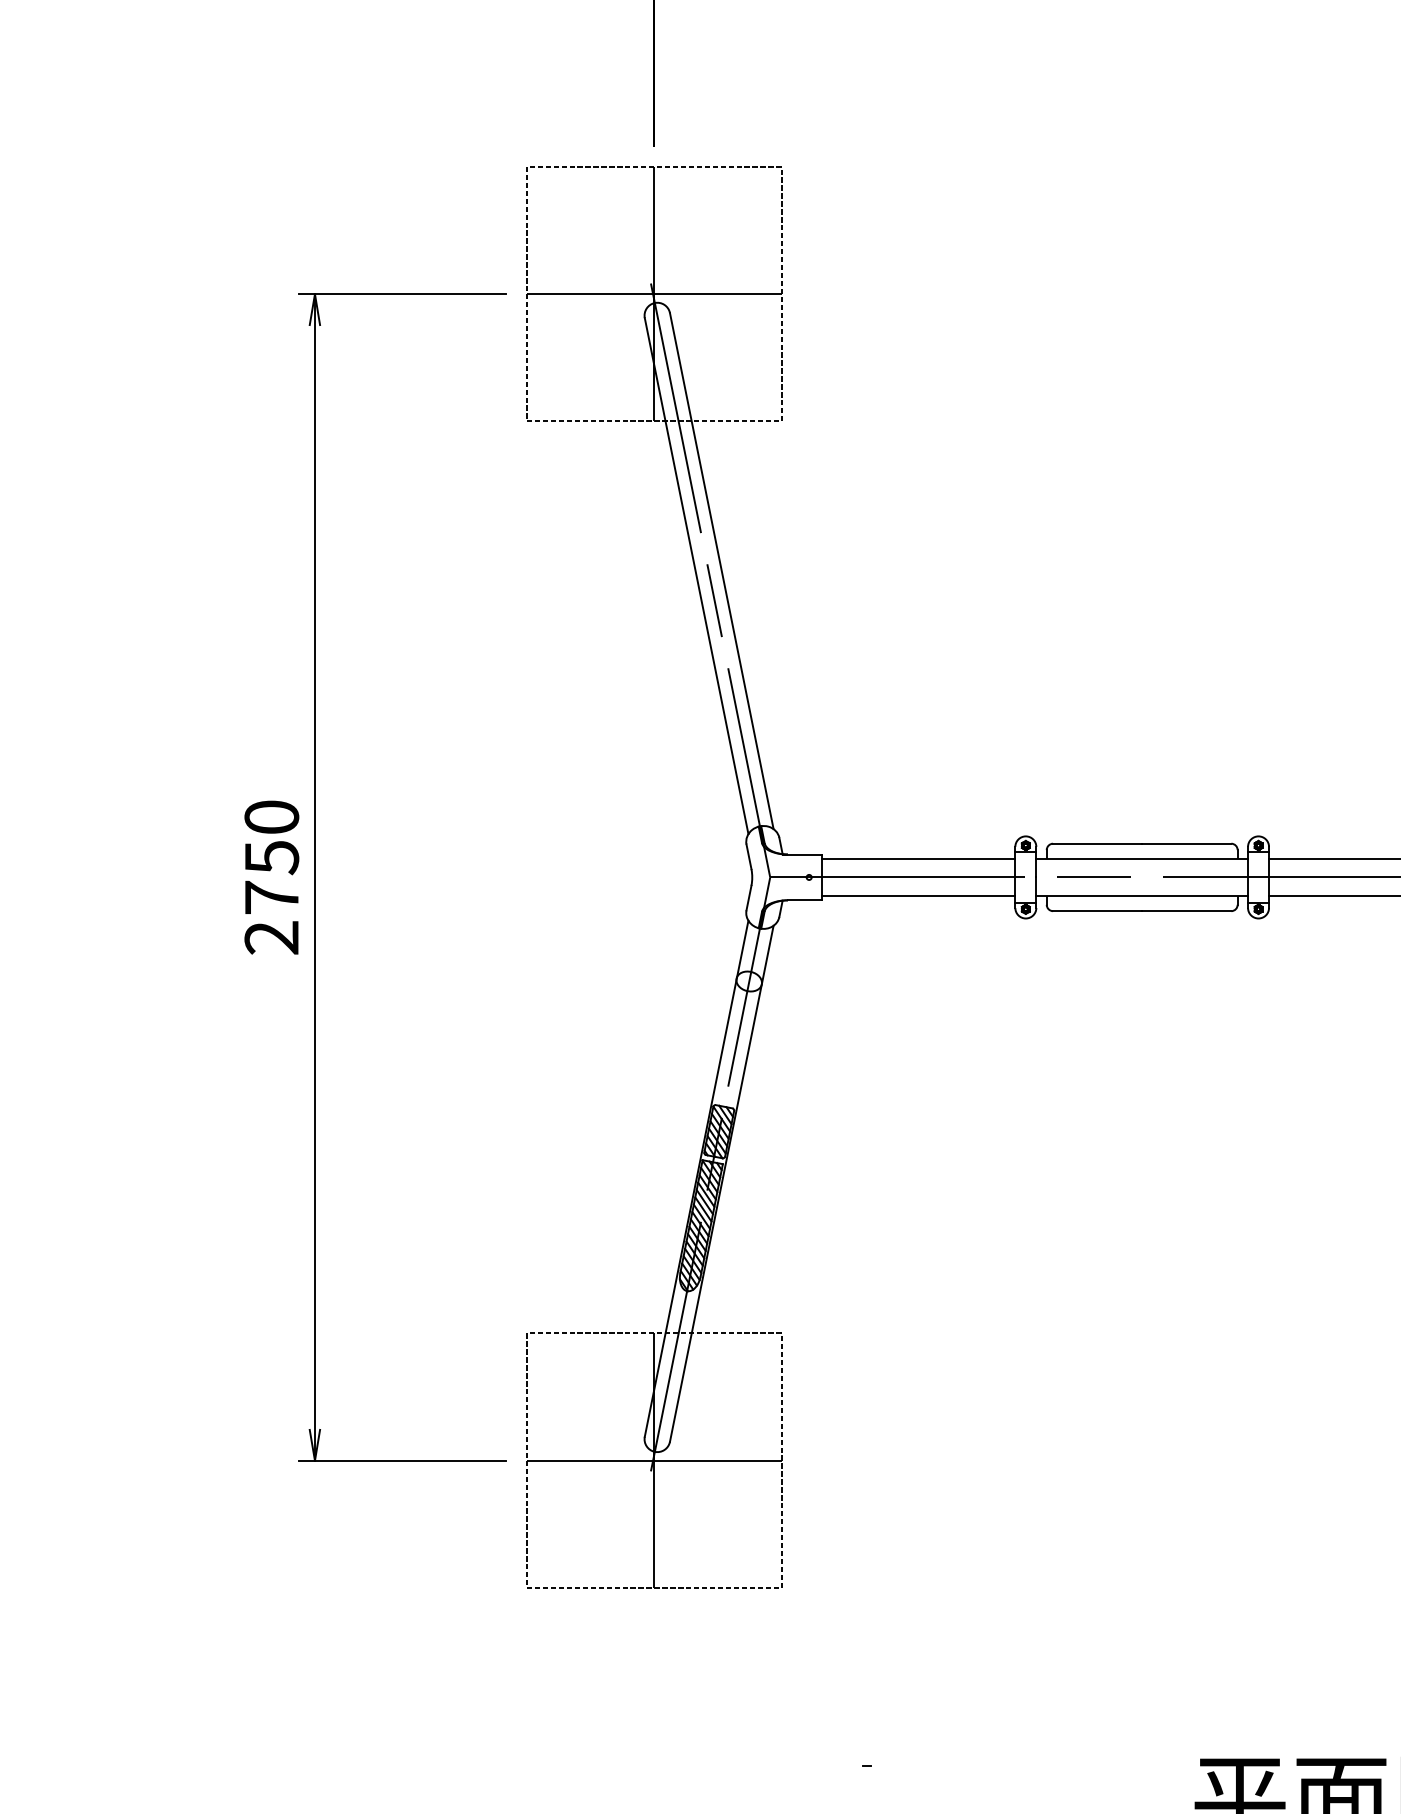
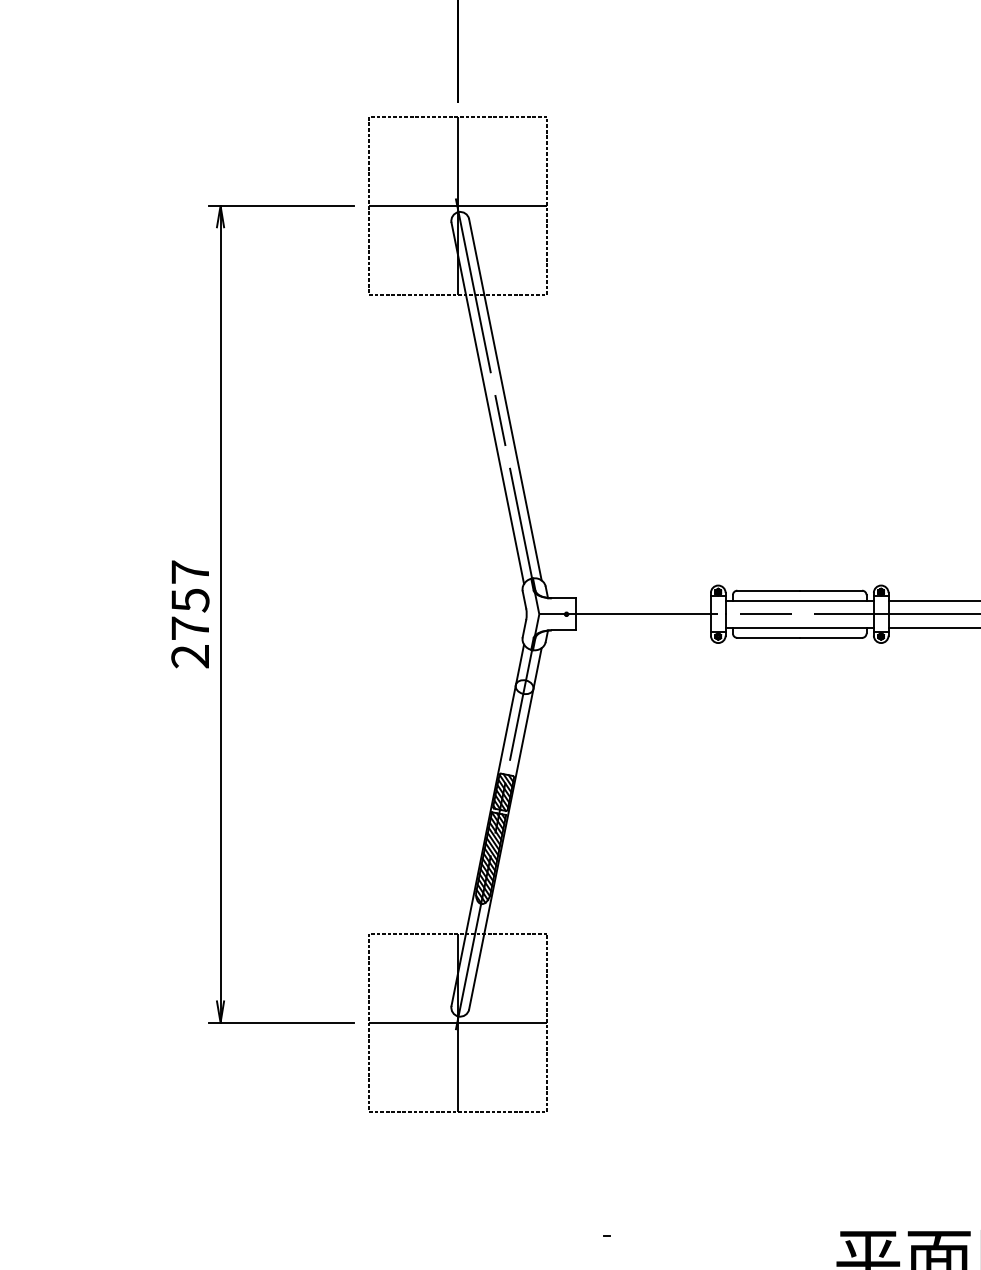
text: (272, 816) -> (190, 571), 2750 -> 2757
line: (917, 859) -> (642, 601), removed
line: (917, 896) -> (642, 627), removed

